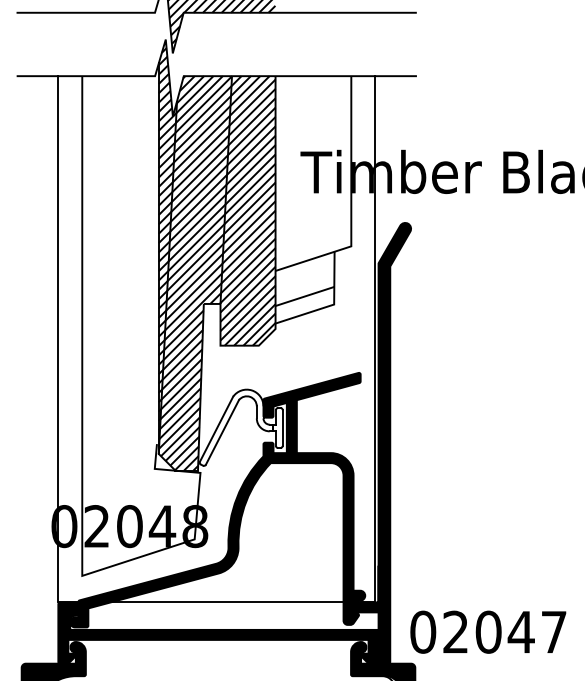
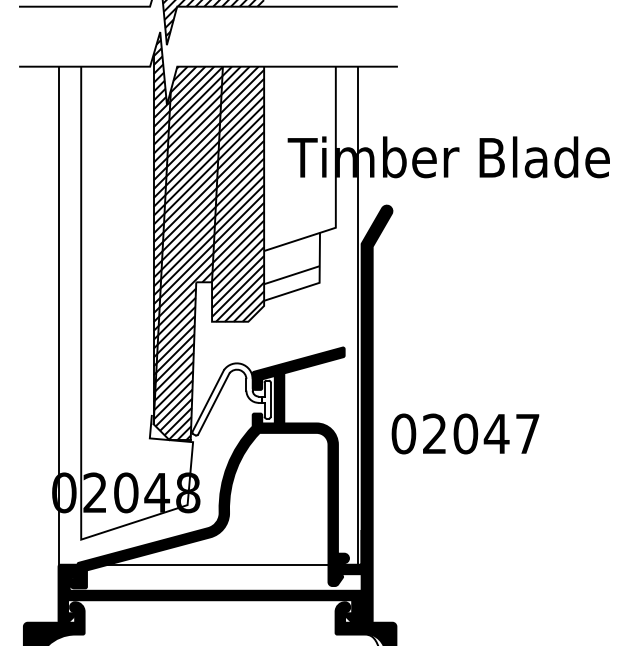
text: (488, 631) -> (465, 433), moved

